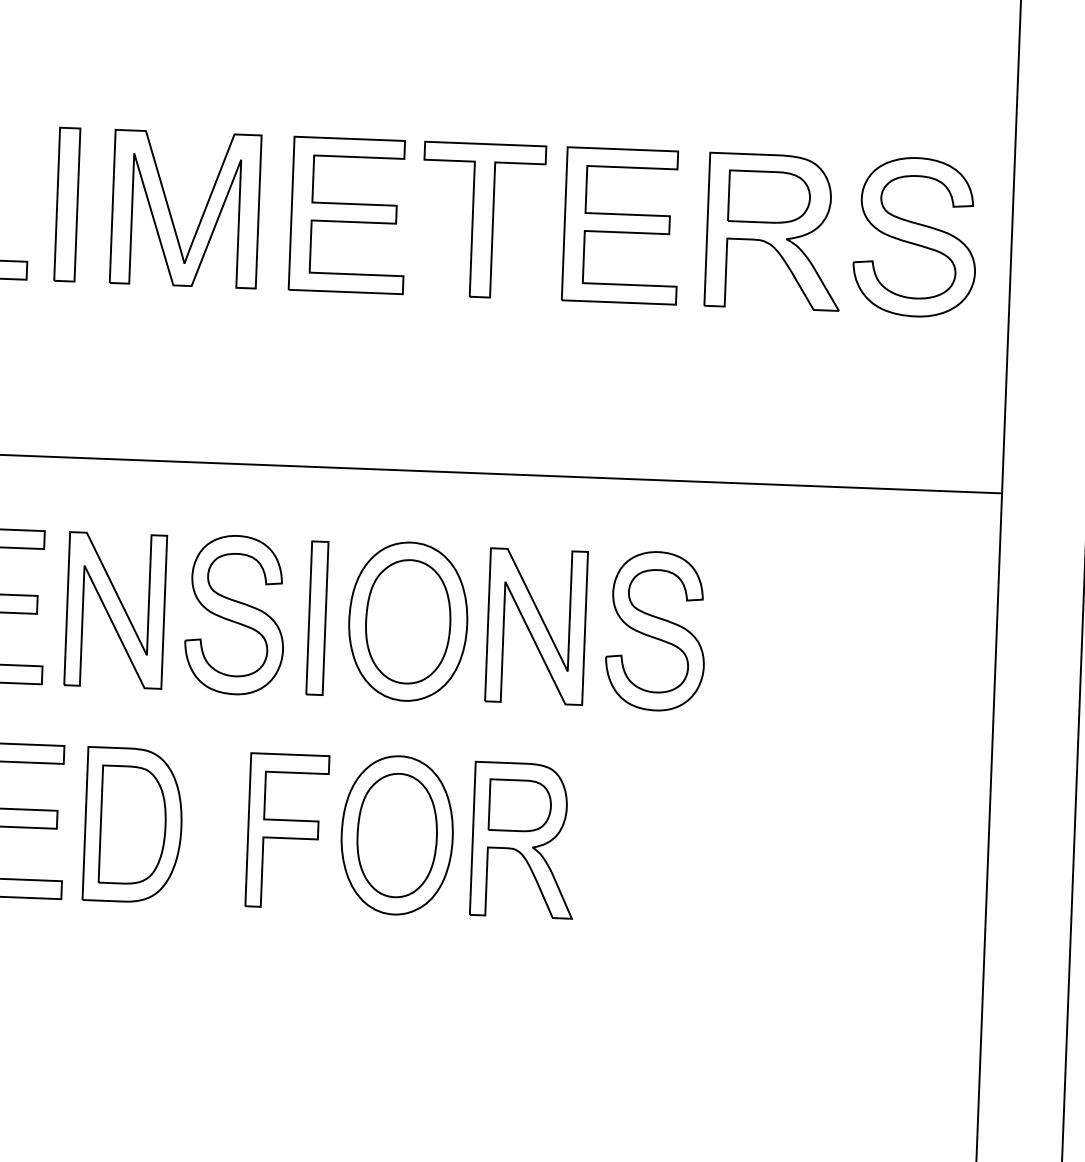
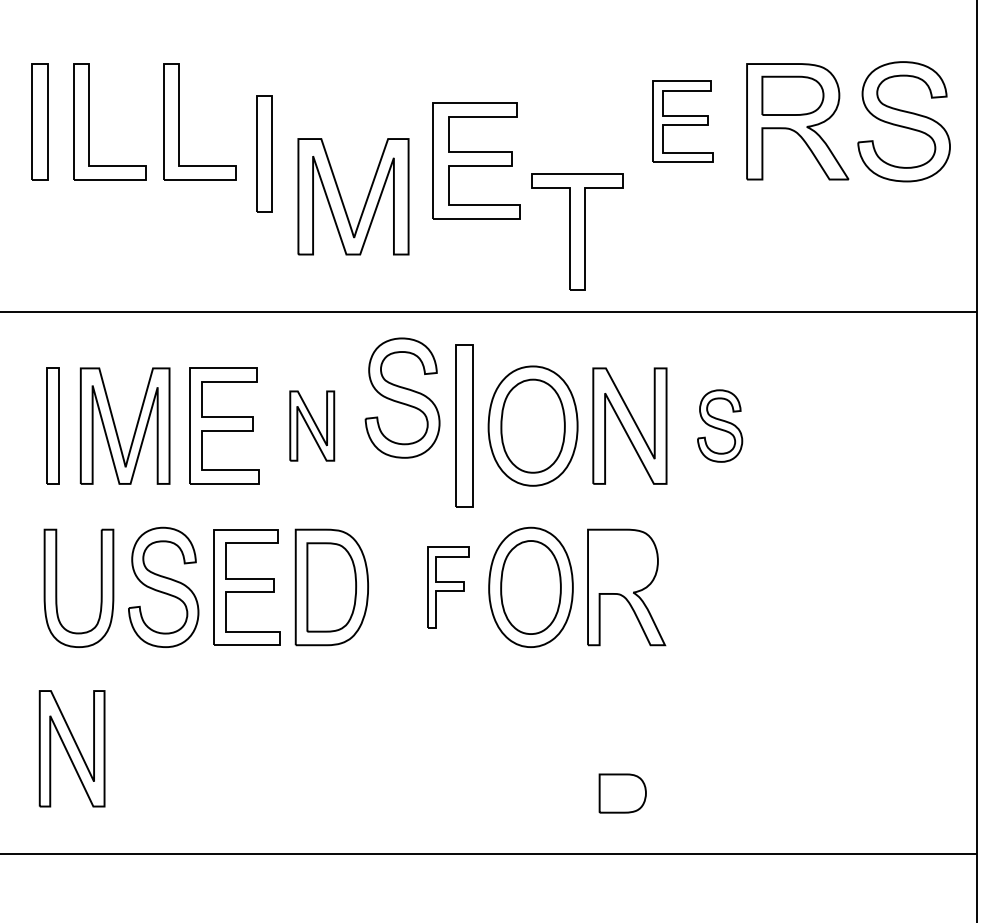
part: (67, 204) -> (264, 153), moved
part: (171, 210) -> (342, 198), moved
part: (348, 215) -> (476, 160), moved
part: (482, 220) -> (577, 231), moved
part: (621, 225) -> (682, 121), size x0.7
part: (114, 609) -> (311, 425), size x0.6
part: (235, 614) -> (402, 397), moved
part: (317, 617) -> (464, 425), size x1.4
part: (655, 630) -> (719, 425), size x0.6
part: (519, 805) -> (622, 793), moved
part: (287, 831) -> (448, 587), size x0.7

